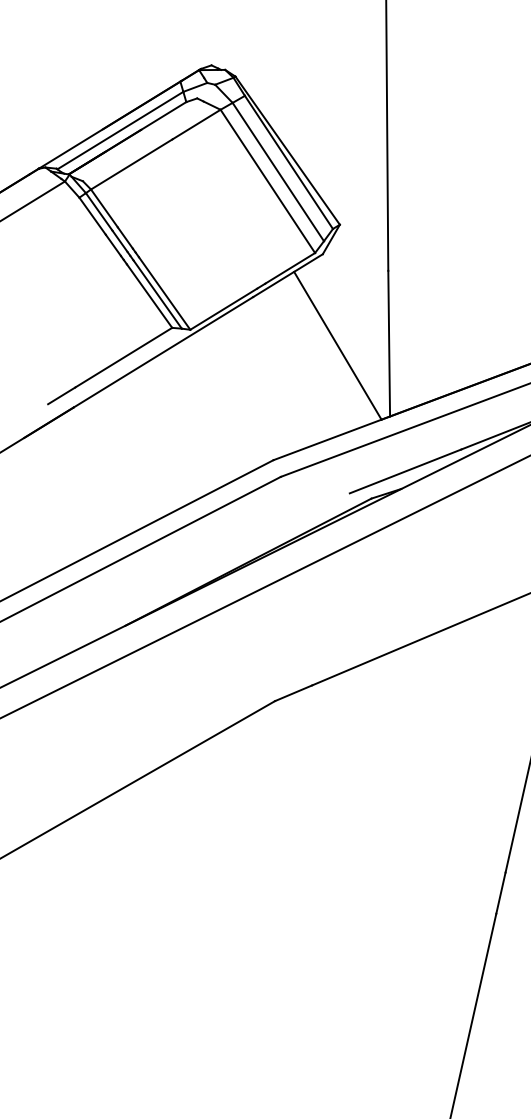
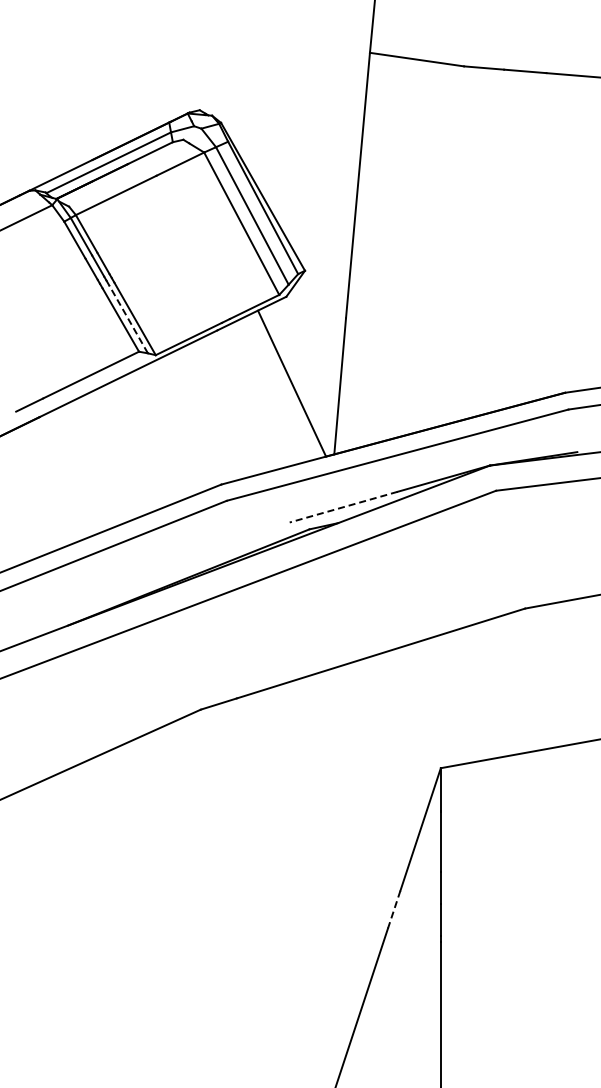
line: (157, 293) -> (128, 318), solid -> dashed
line: (405, 471) -> (343, 507), solid -> dashed
line: (501, 892) -> (394, 909), solid -> dashed

